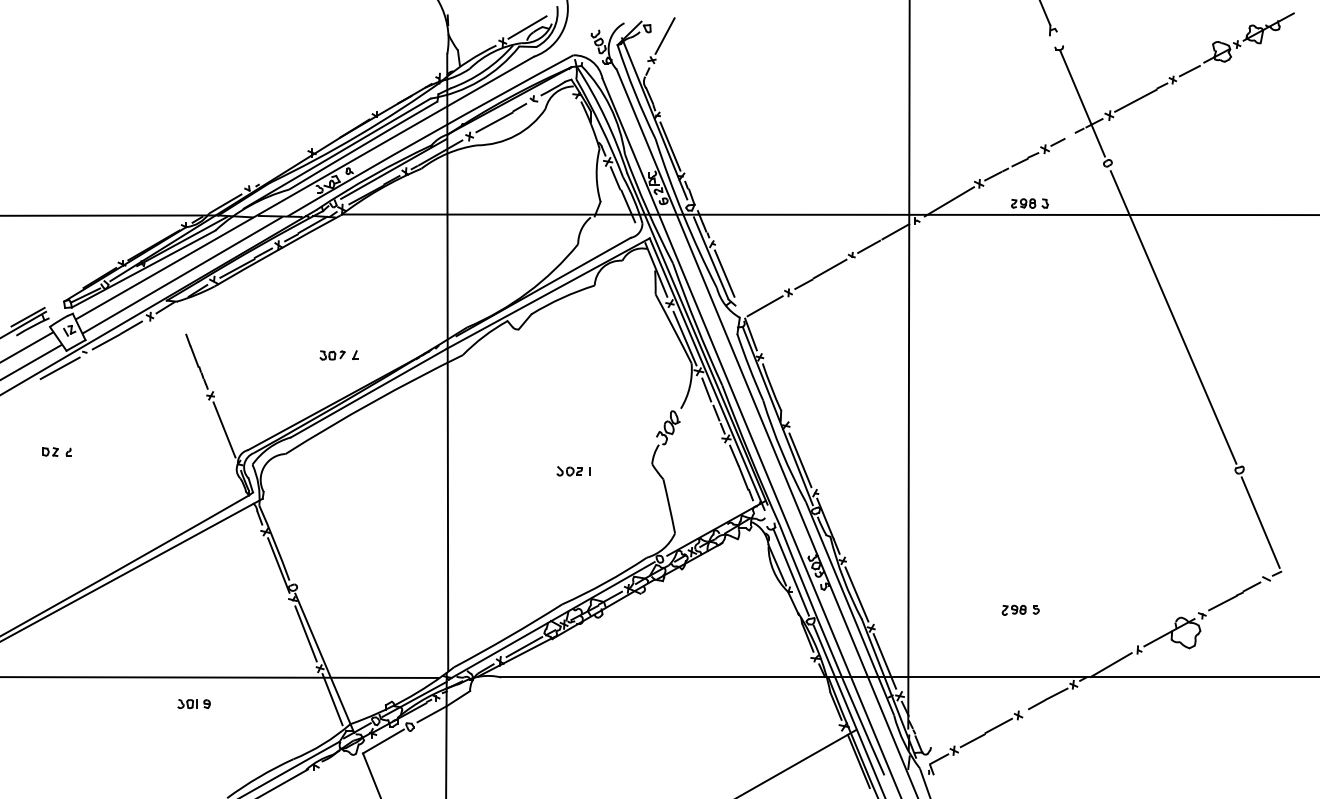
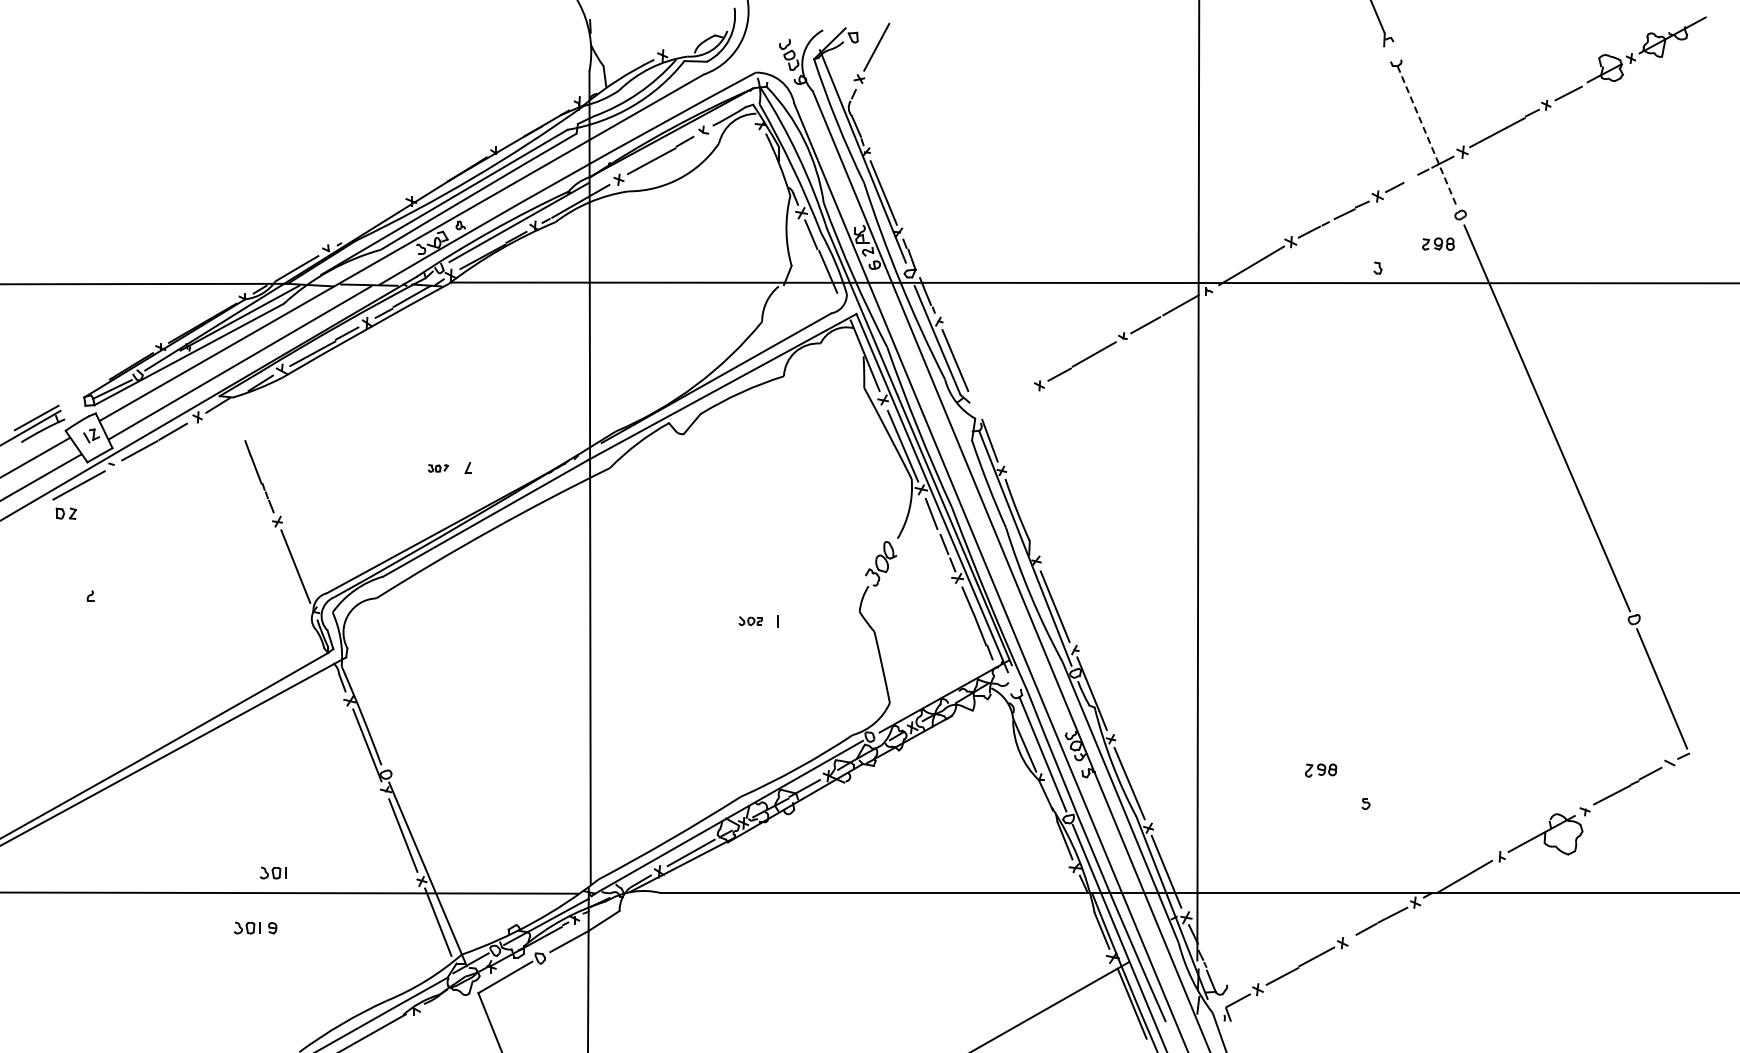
line: (527, 27) -> (695, 35), removed
line: (1082, 103) -> (1427, 136), solid -> dashed
part: (1023, 203) -> (1438, 243), moved
line: (765, 306) -> (1008, 403), removed
part: (332, 355) -> (438, 468), size x0.6
part: (49, 451) -> (65, 513), moved
part: (569, 470) -> (750, 620), size x0.7
part: (1014, 610) -> (1321, 770), moved
part: (207, 661) -> (273, 872), added

